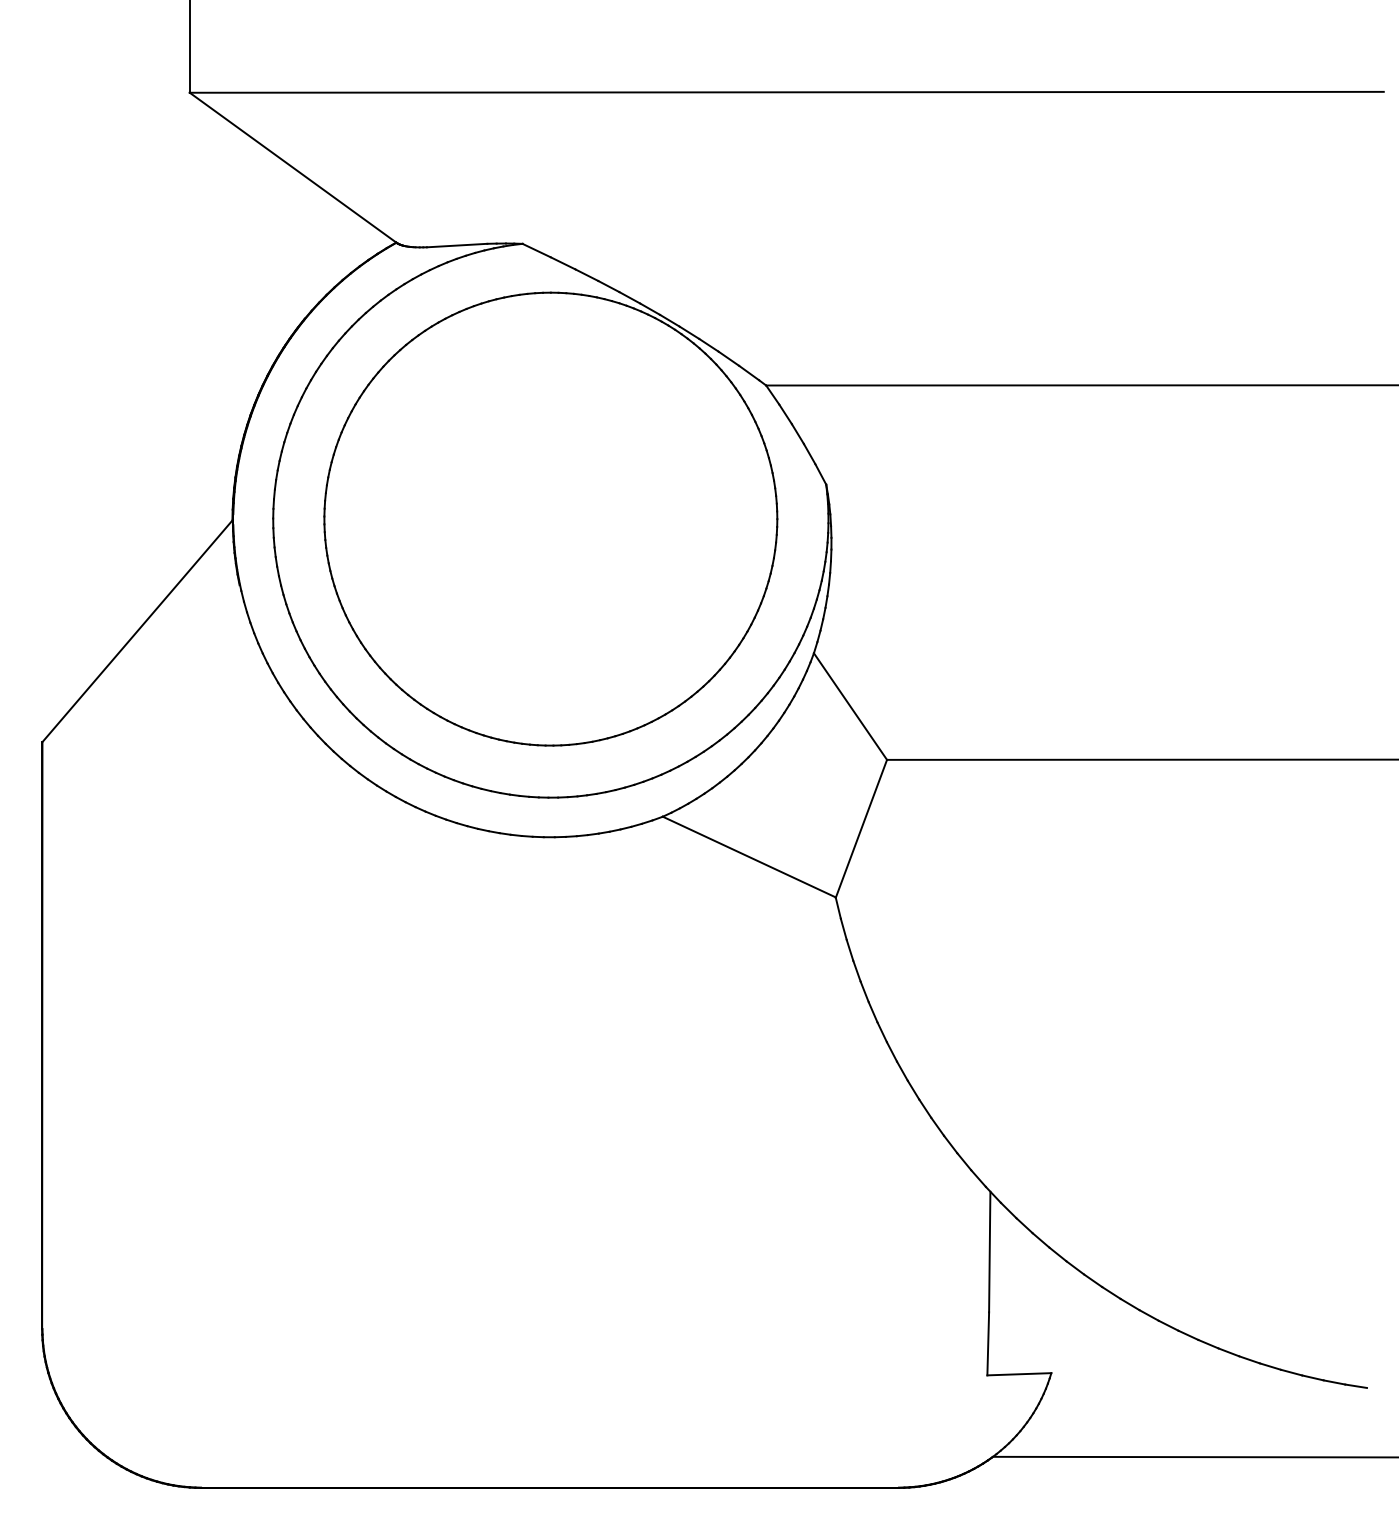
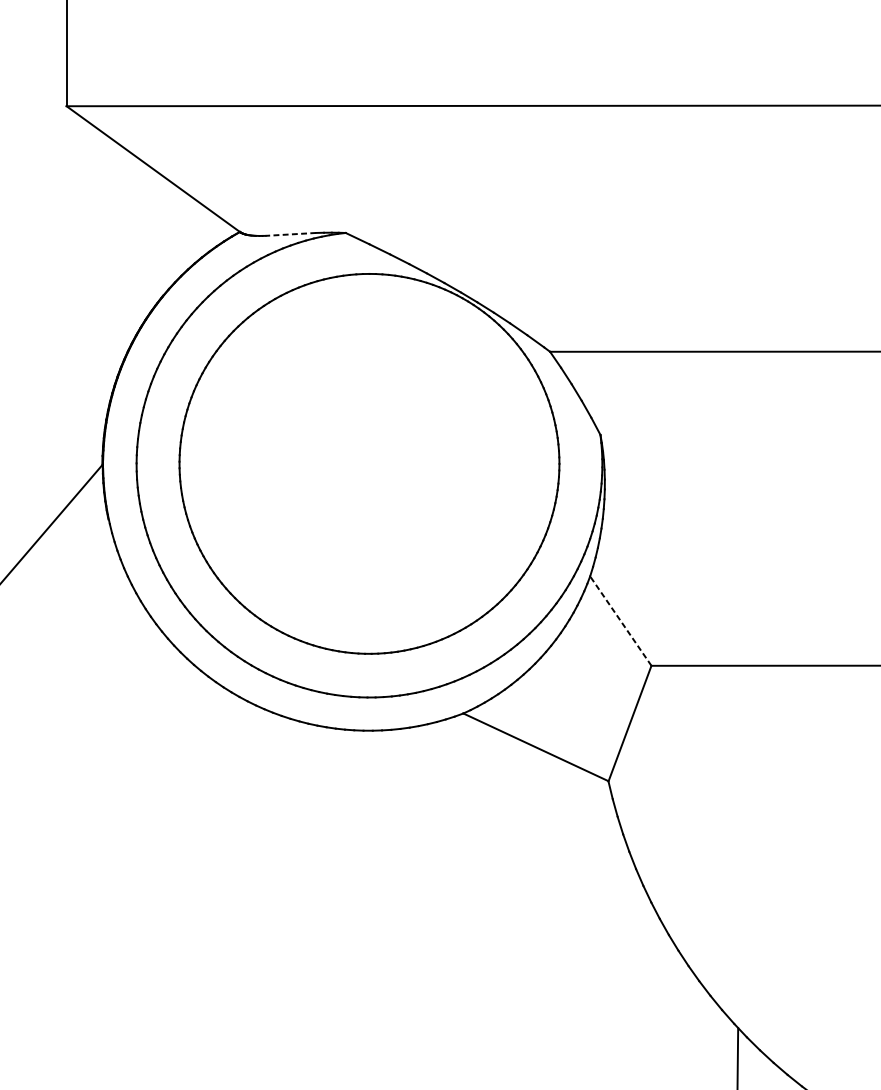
line: (456, 245) -> (290, 234), solid -> dashed
line: (850, 706) -> (620, 621), solid -> dashed

